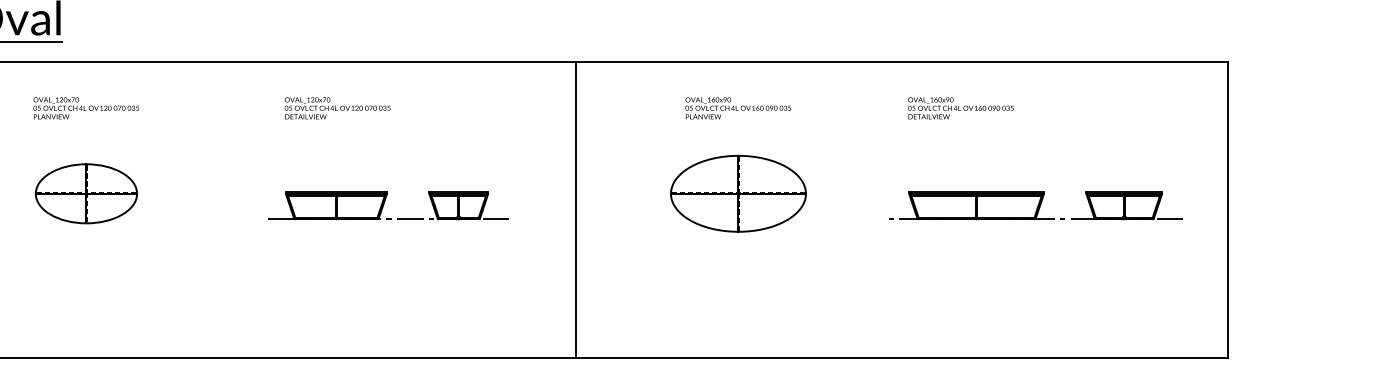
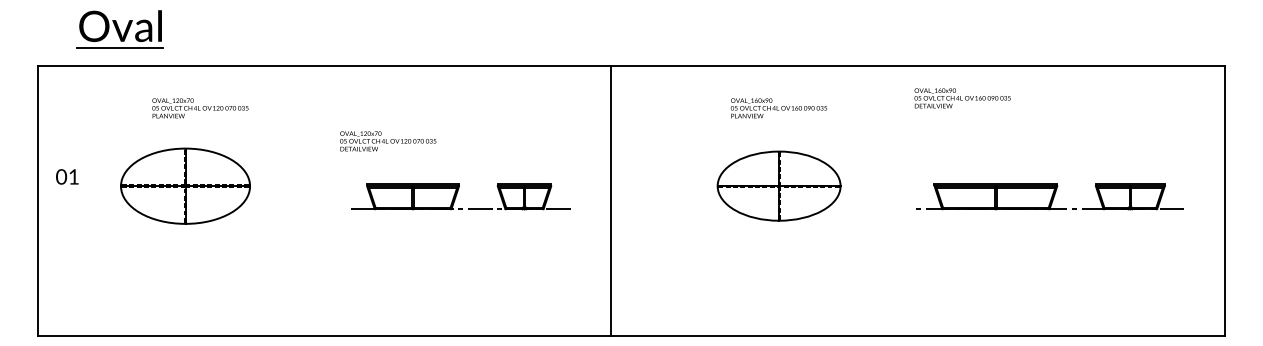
text: (86, 108) -> (200, 108), moved
text: (337, 108) -> (388, 141), moved
text: (960, 108) -> (962, 98), moved
part: (86, 193) -> (185, 185), size x1.4
line: (576, 209) -> (610, 200), moved

